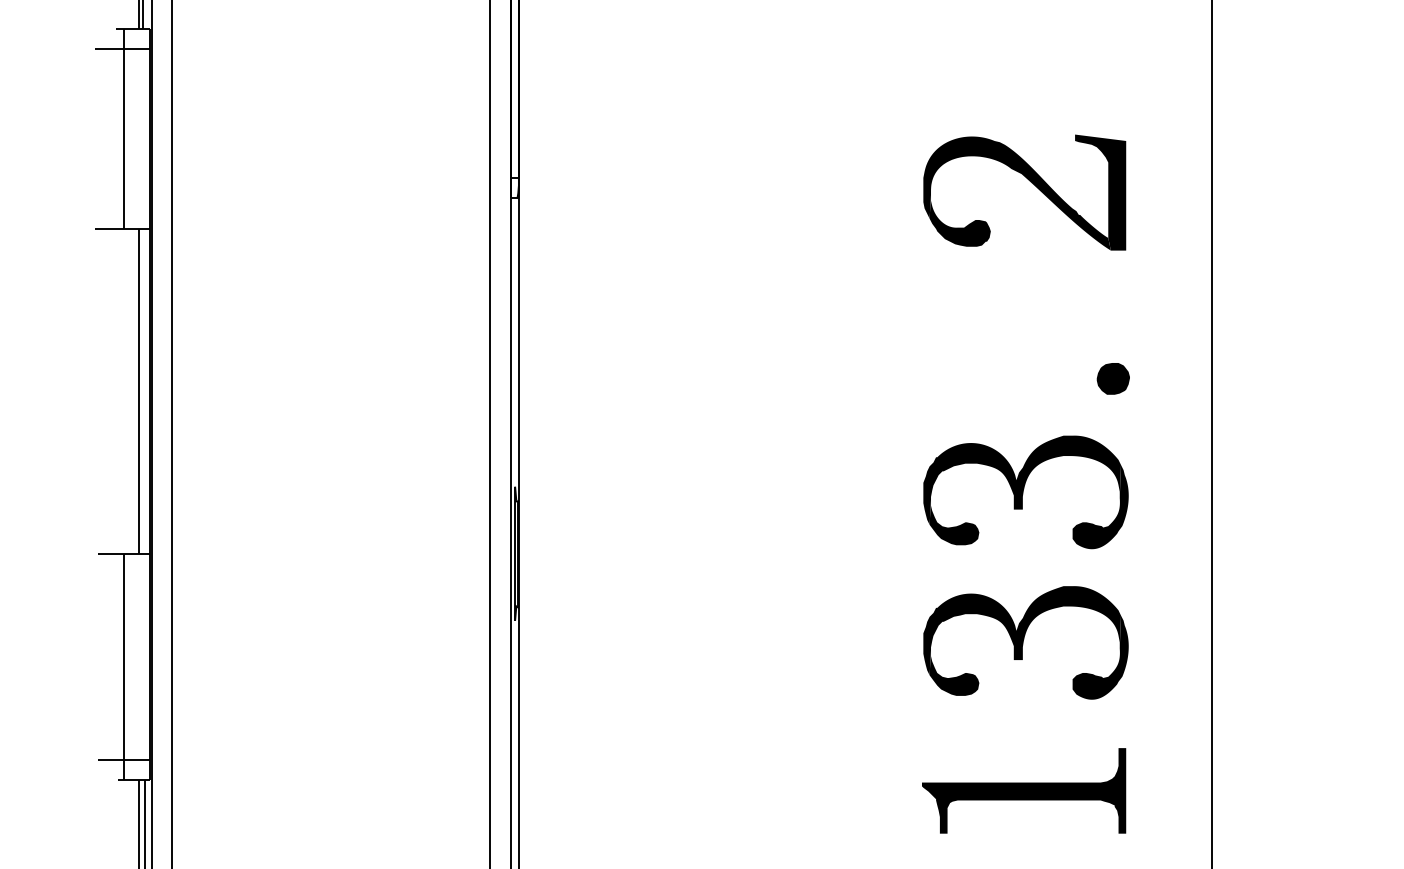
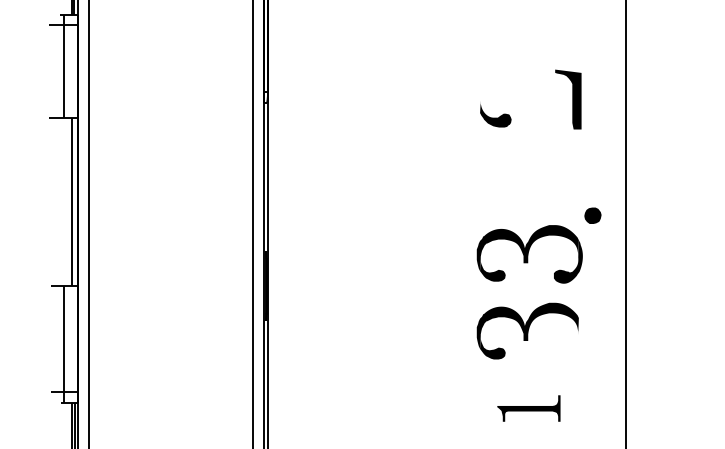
fill: (1015, 192) -> (524, 99), removed
part: (1112, 378) -> (592, 215), moved
fill: (1098, 657) -> (567, 339), removed
part: (1023, 790) -> (528, 408), size x0.6

